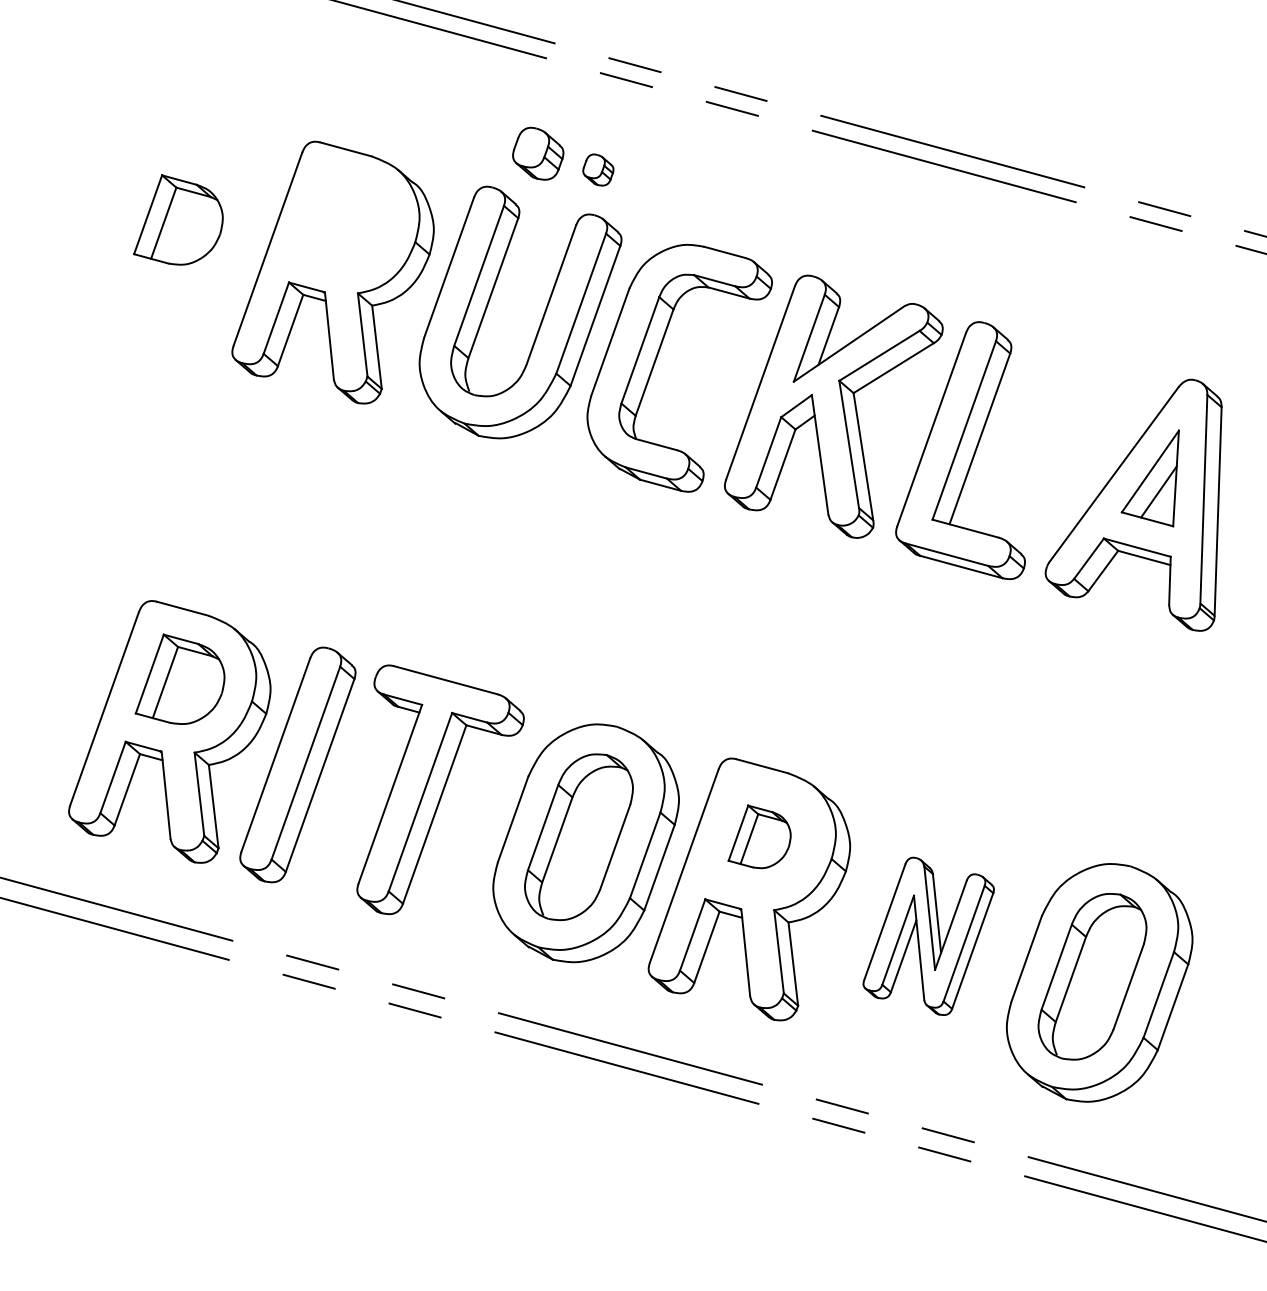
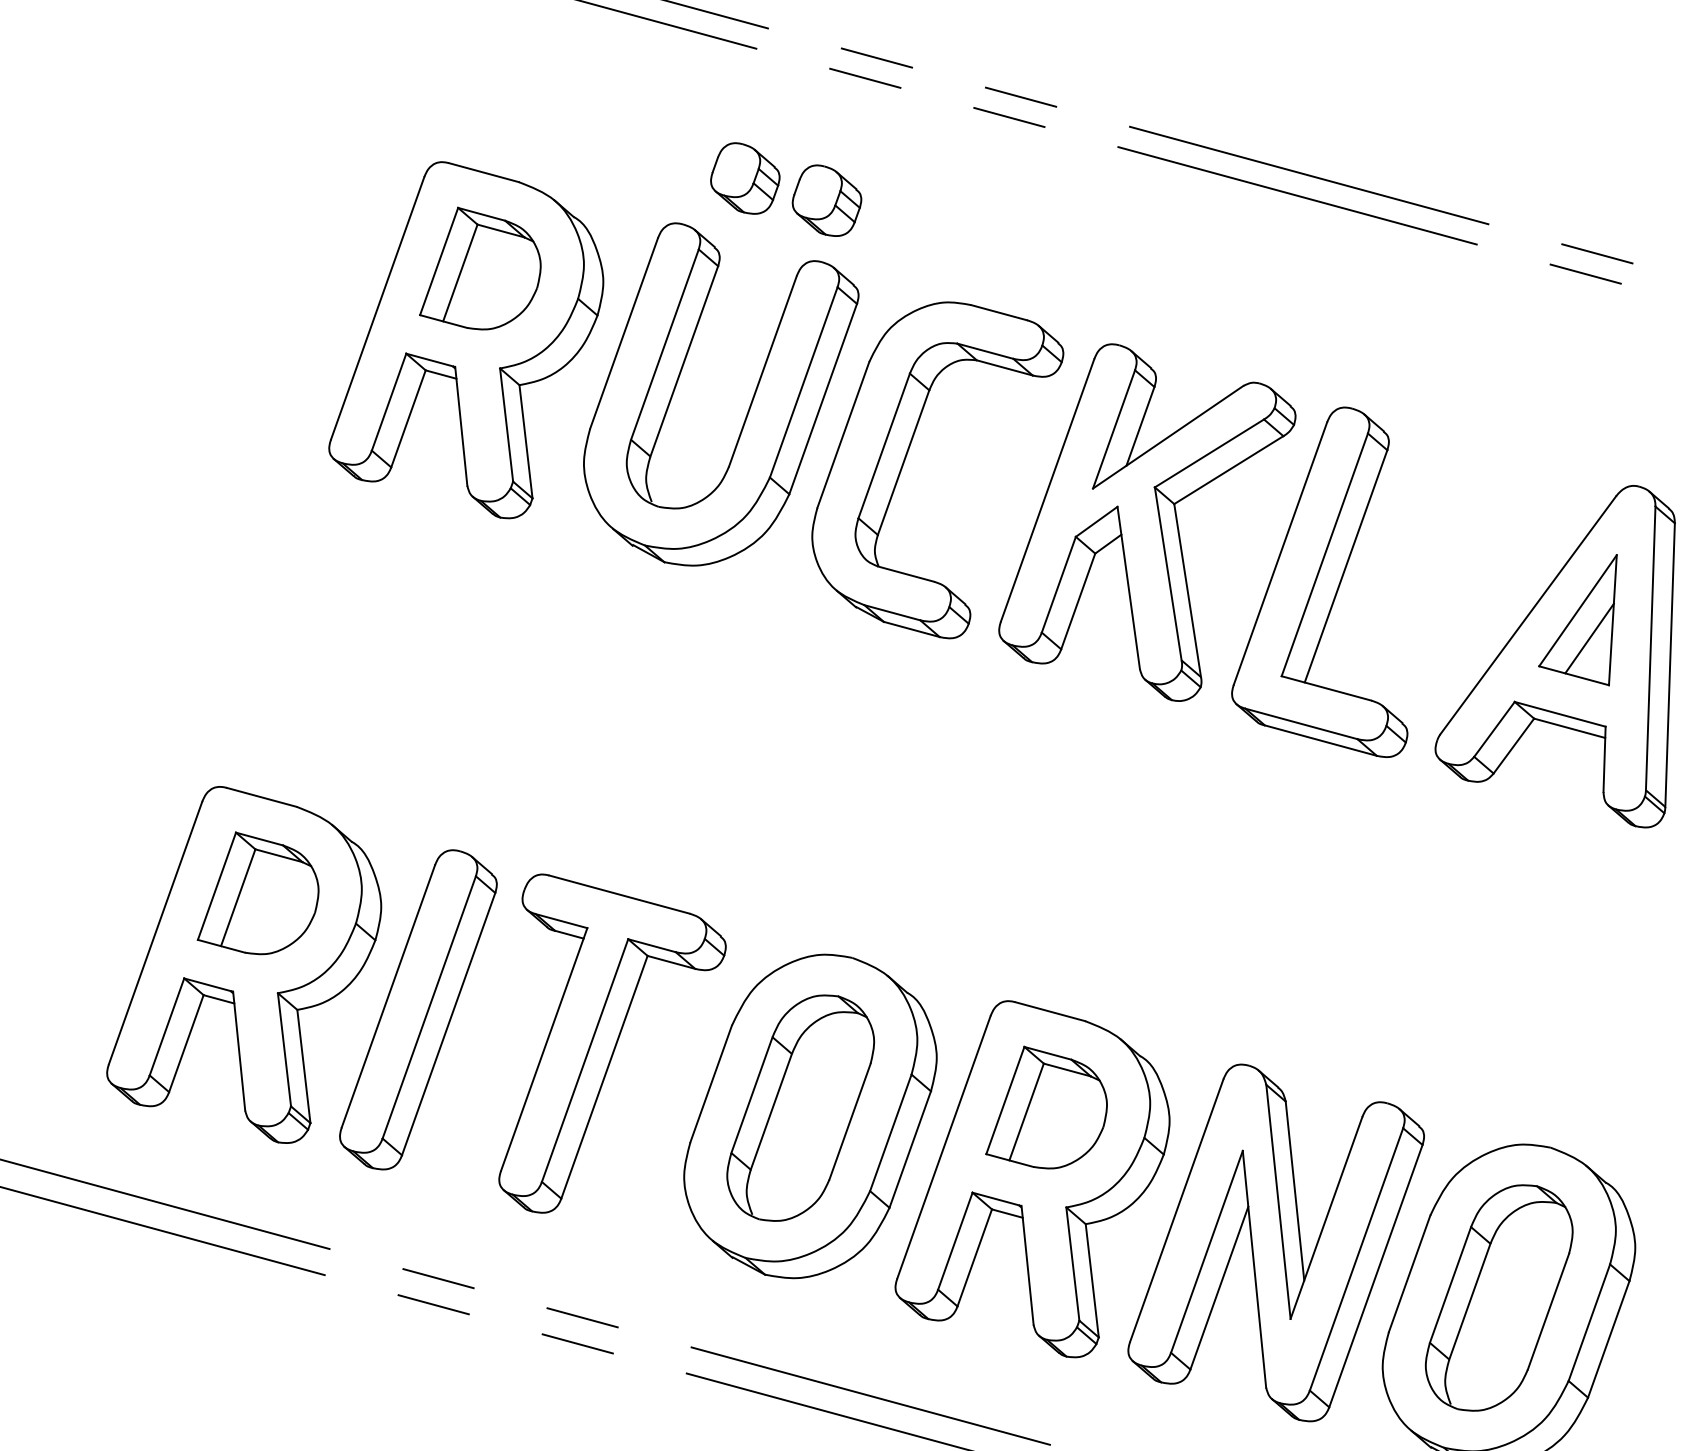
part: (598, 169) -> (827, 199), size x1.67
part: (178, 219) -> (480, 267), moved
part: (759, 836) -> (1046, 1107), size x1.43
part: (928, 936) -> (1276, 1243), size x1.67

